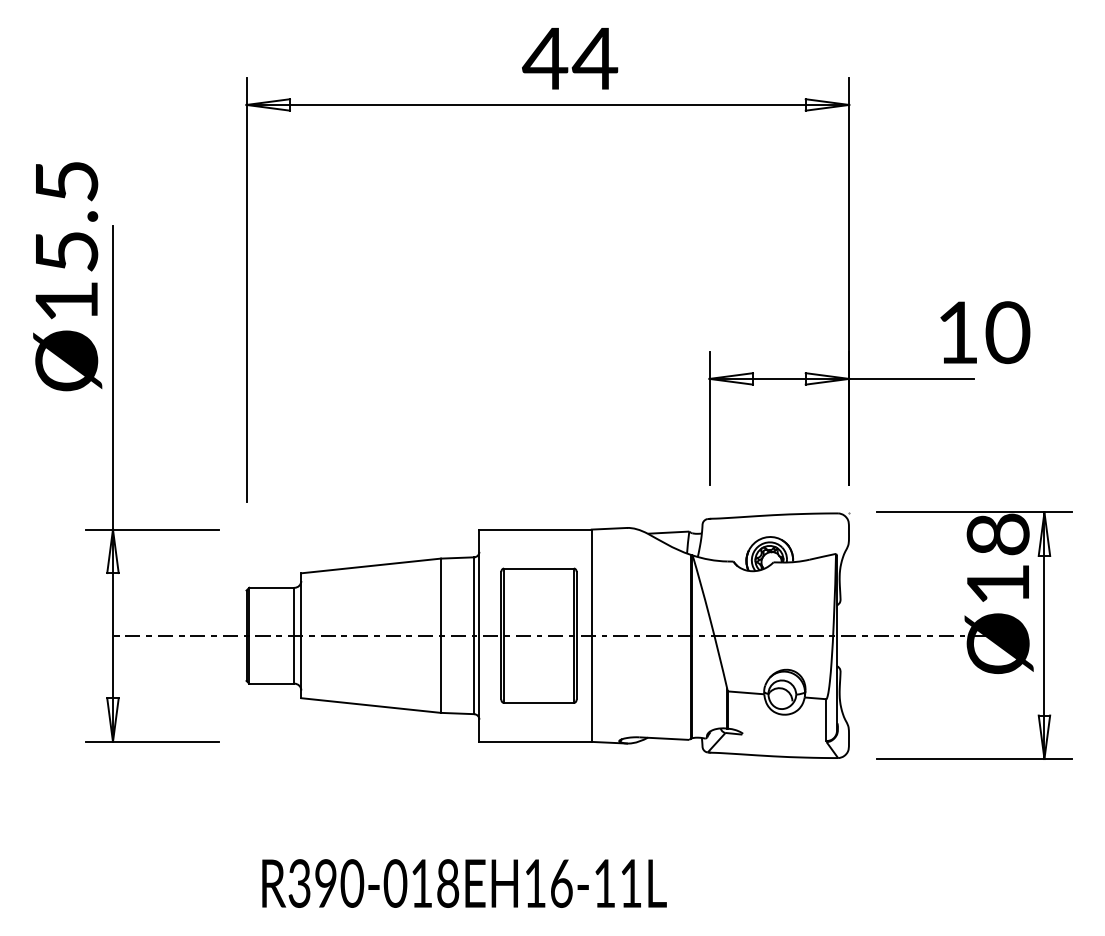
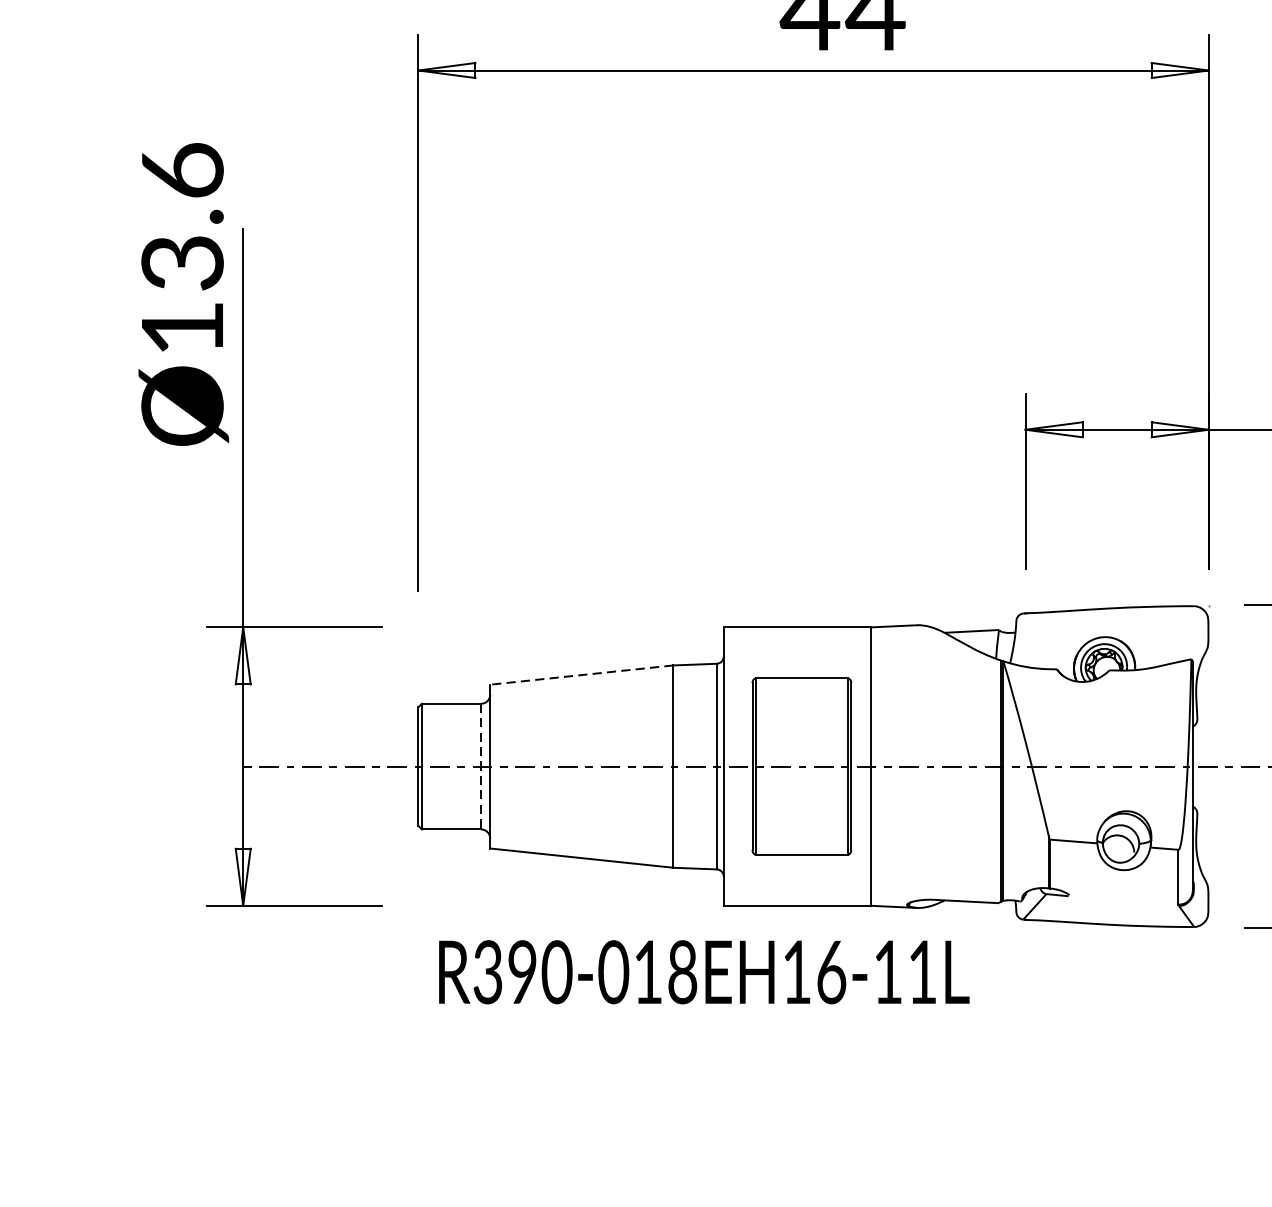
text: (66, 216) -> (182, 216), Ø15.5 -> Ø13.6
line: (370, 566) -> (580, 675), solid -> dashed
line: (294, 635) -> (481, 766), solid -> dashed
text: (464, 883) -> (704, 972), moved

